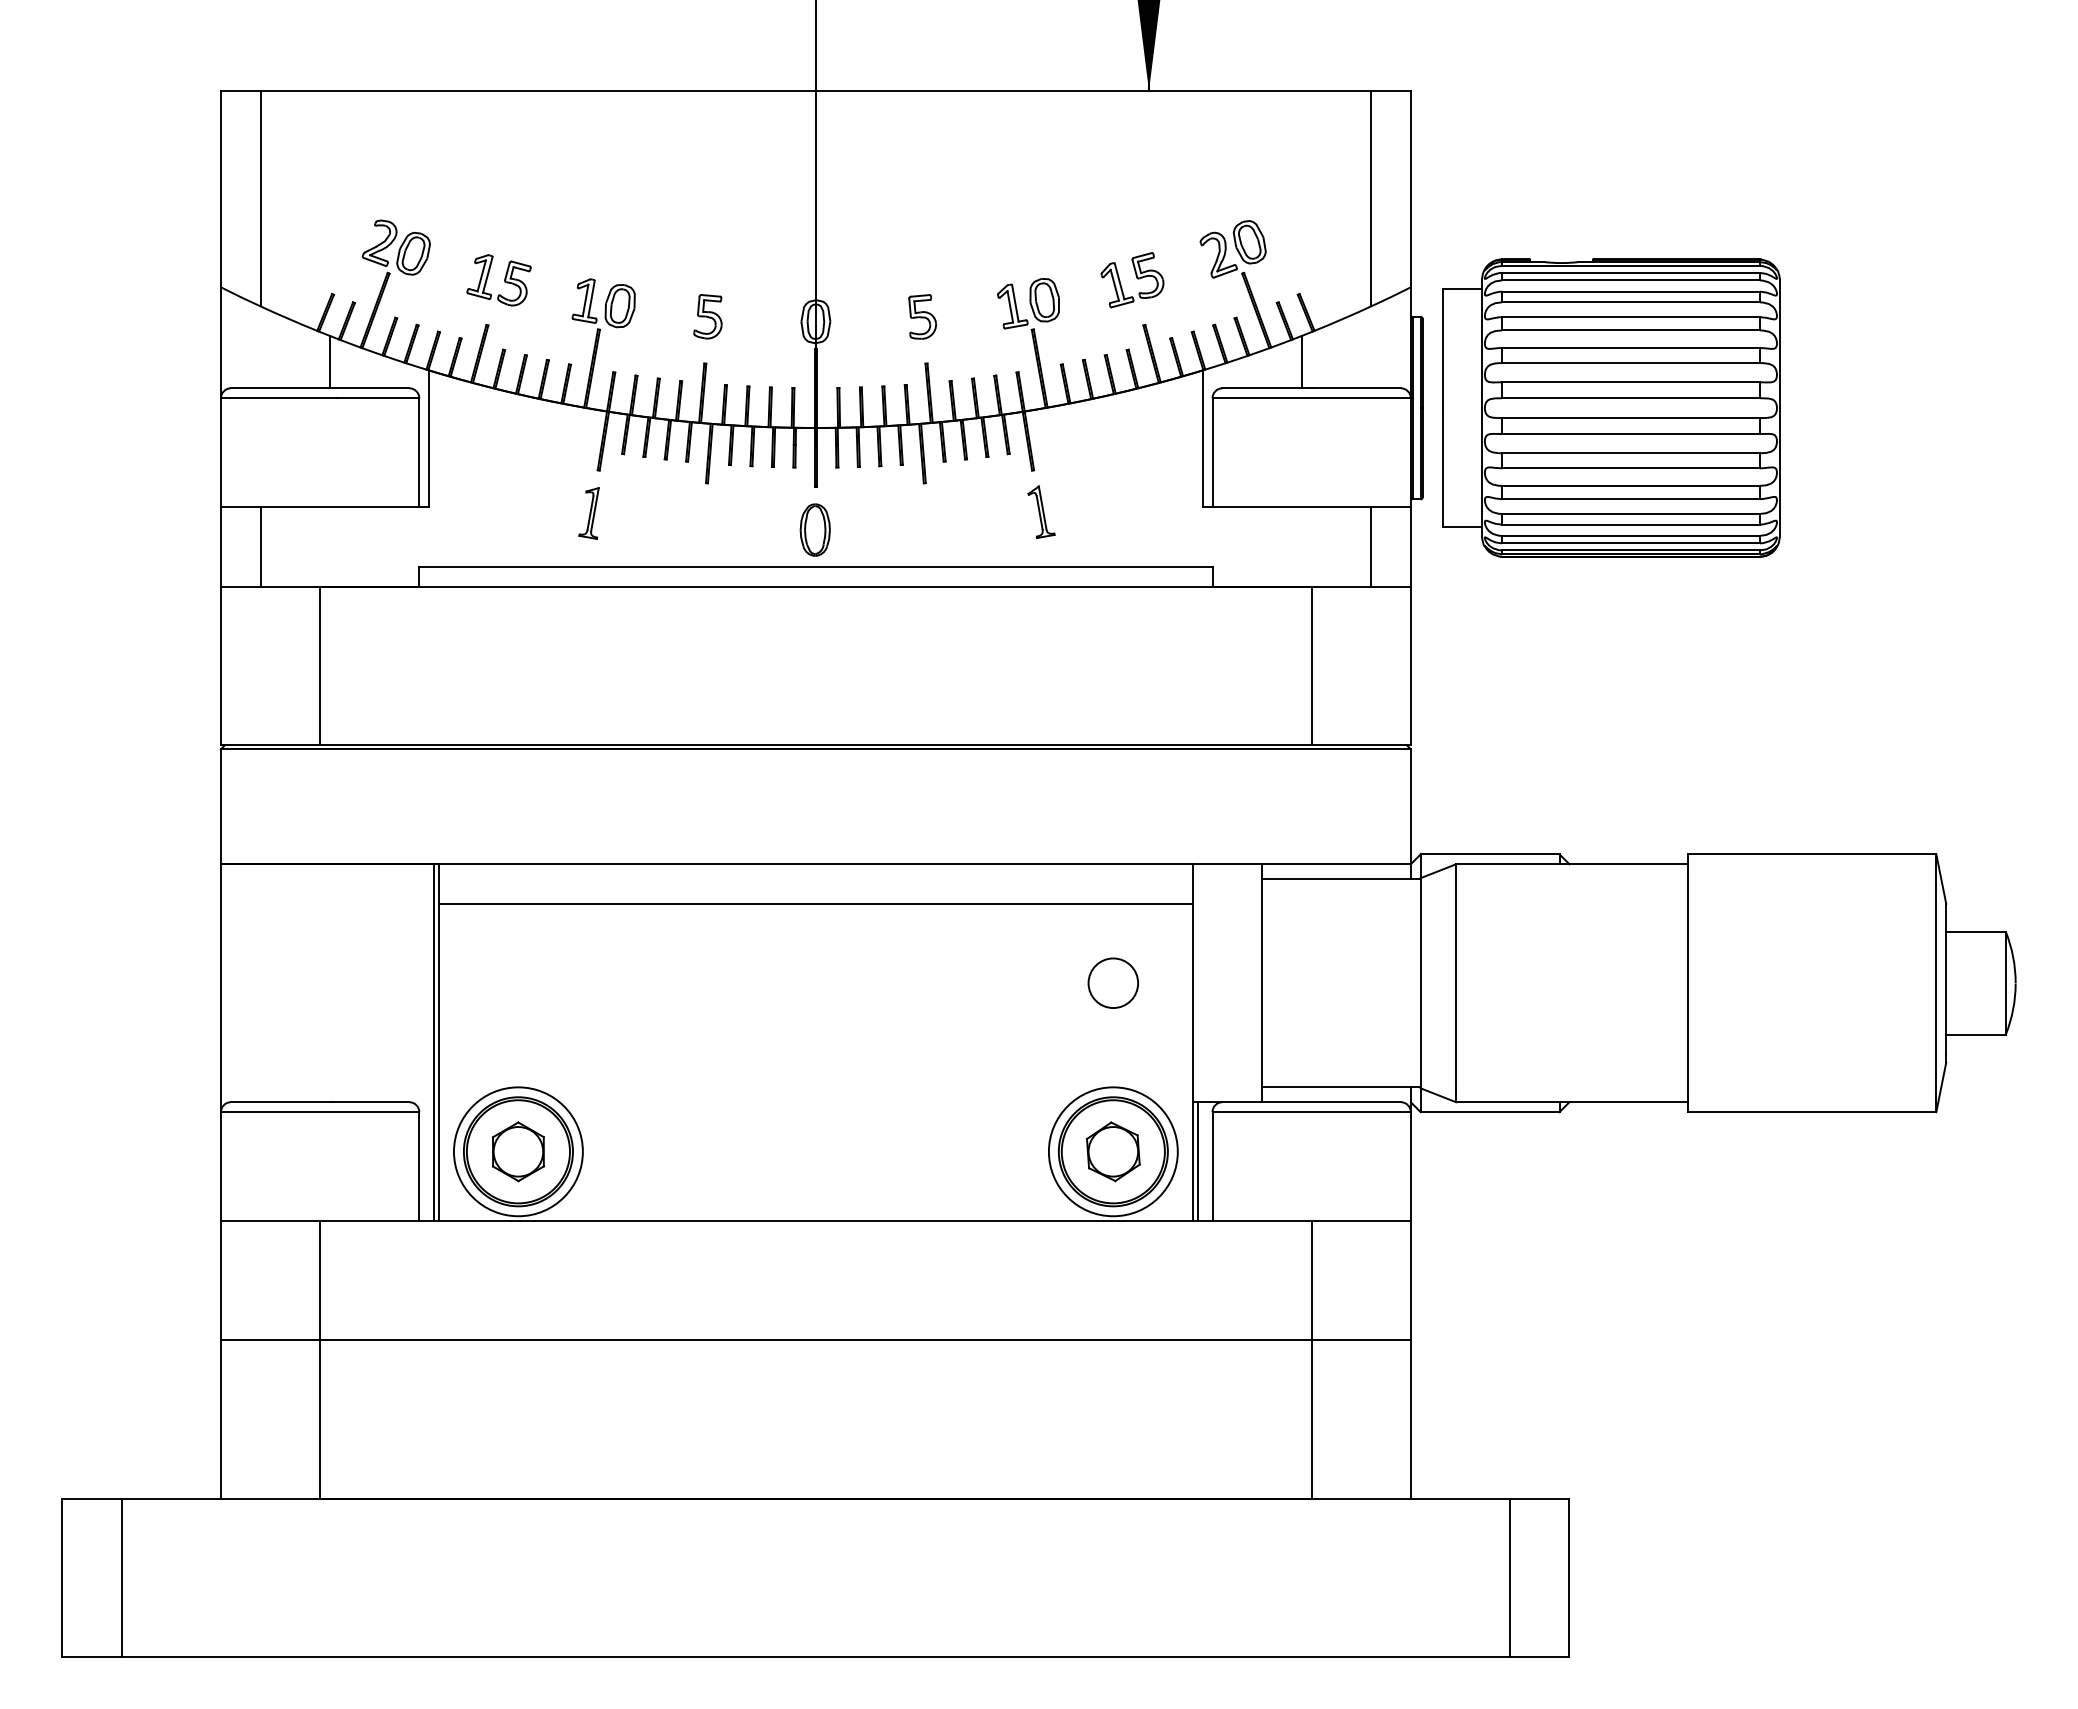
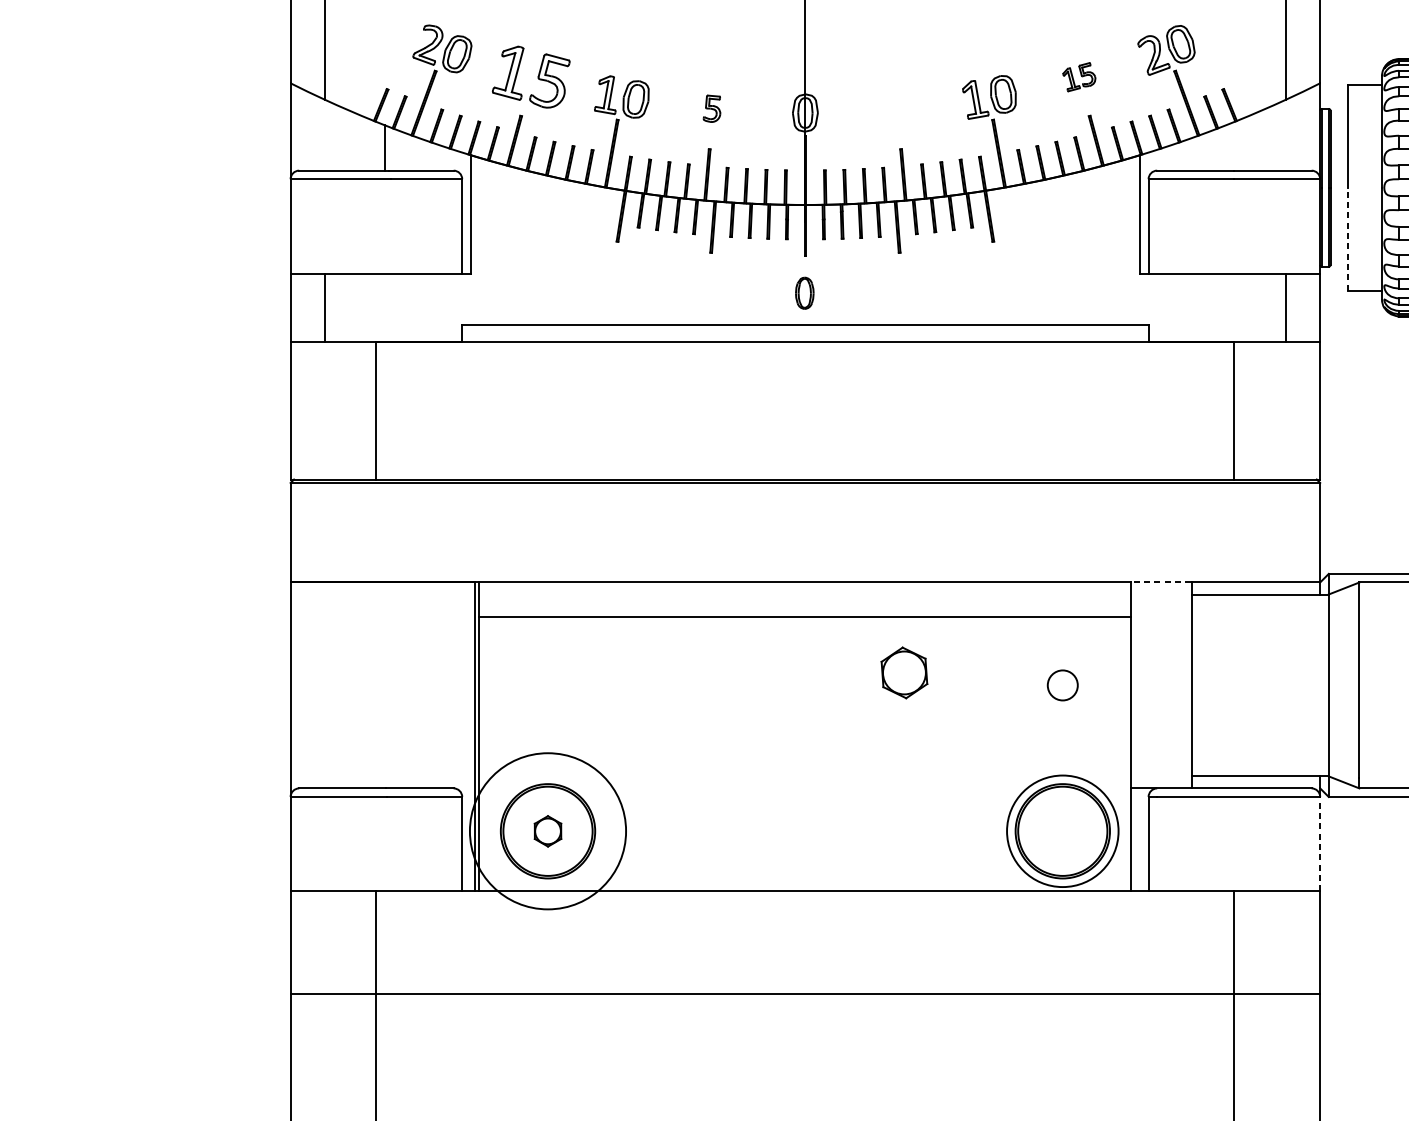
part: (498, 280) -> (530, 77), size x1.4
part: (1132, 280) -> (1079, 77), size x0.6
part: (707, 316) -> (711, 108), size x0.7
part: (922, 316) -> (897, 108), removed
line: (1301, 361) -> (1225, 147), removed
line: (1442, 467) -> (1347, 239), solid -> dashed
part: (1041, 511) -> (1000, 277), removed
part: (588, 513) -> (608, 278), removed
part: (814, 529) -> (804, 292), size x0.7
line: (1227, 864) -> (1161, 582), solid -> dashed
circle: (1113, 983) -> (1062, 685), size x0.7
circle: (517, 1151) -> (547, 831), size x1.4
part: (518, 1151) -> (548, 831), size x0.6
part: (1113, 1151) -> (904, 672), moved
line: (1197, 1161) -> (1135, 839), removed
line: (1410, 1166) -> (1319, 844), solid -> dashed

